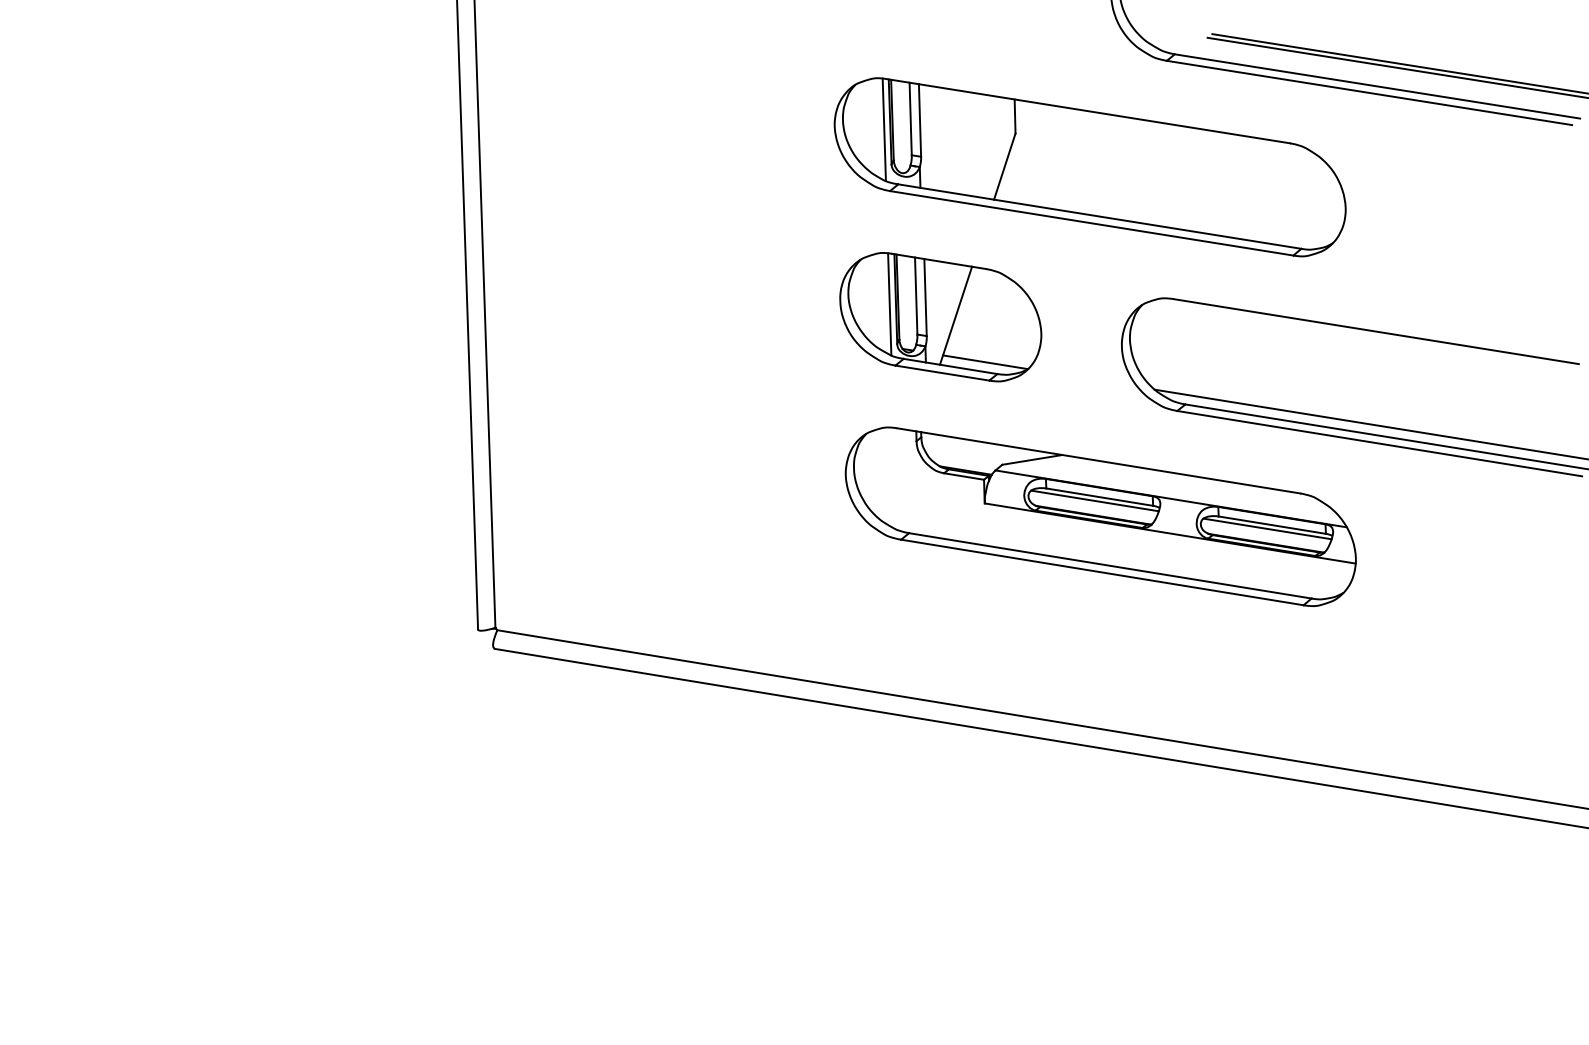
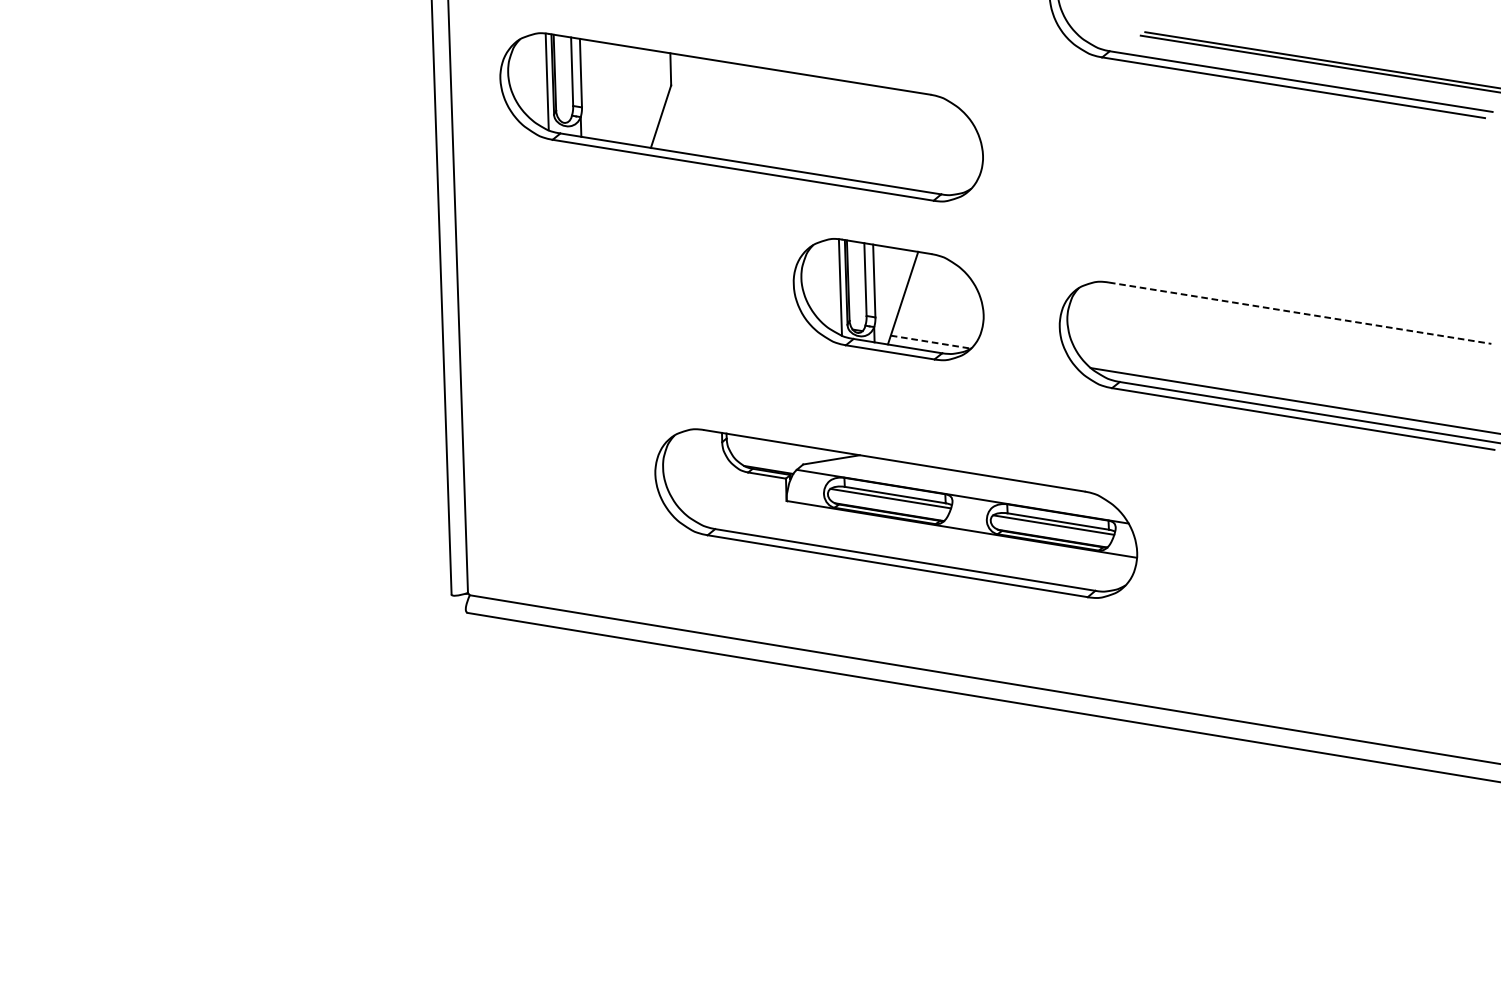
part: (1089, 167) -> (741, 117), moved
line: (1376, 331) -> (1300, 313), solid -> dashed
line: (985, 362) -> (930, 342), solid -> dashed
part: (1100, 516) -> (895, 513), moved

